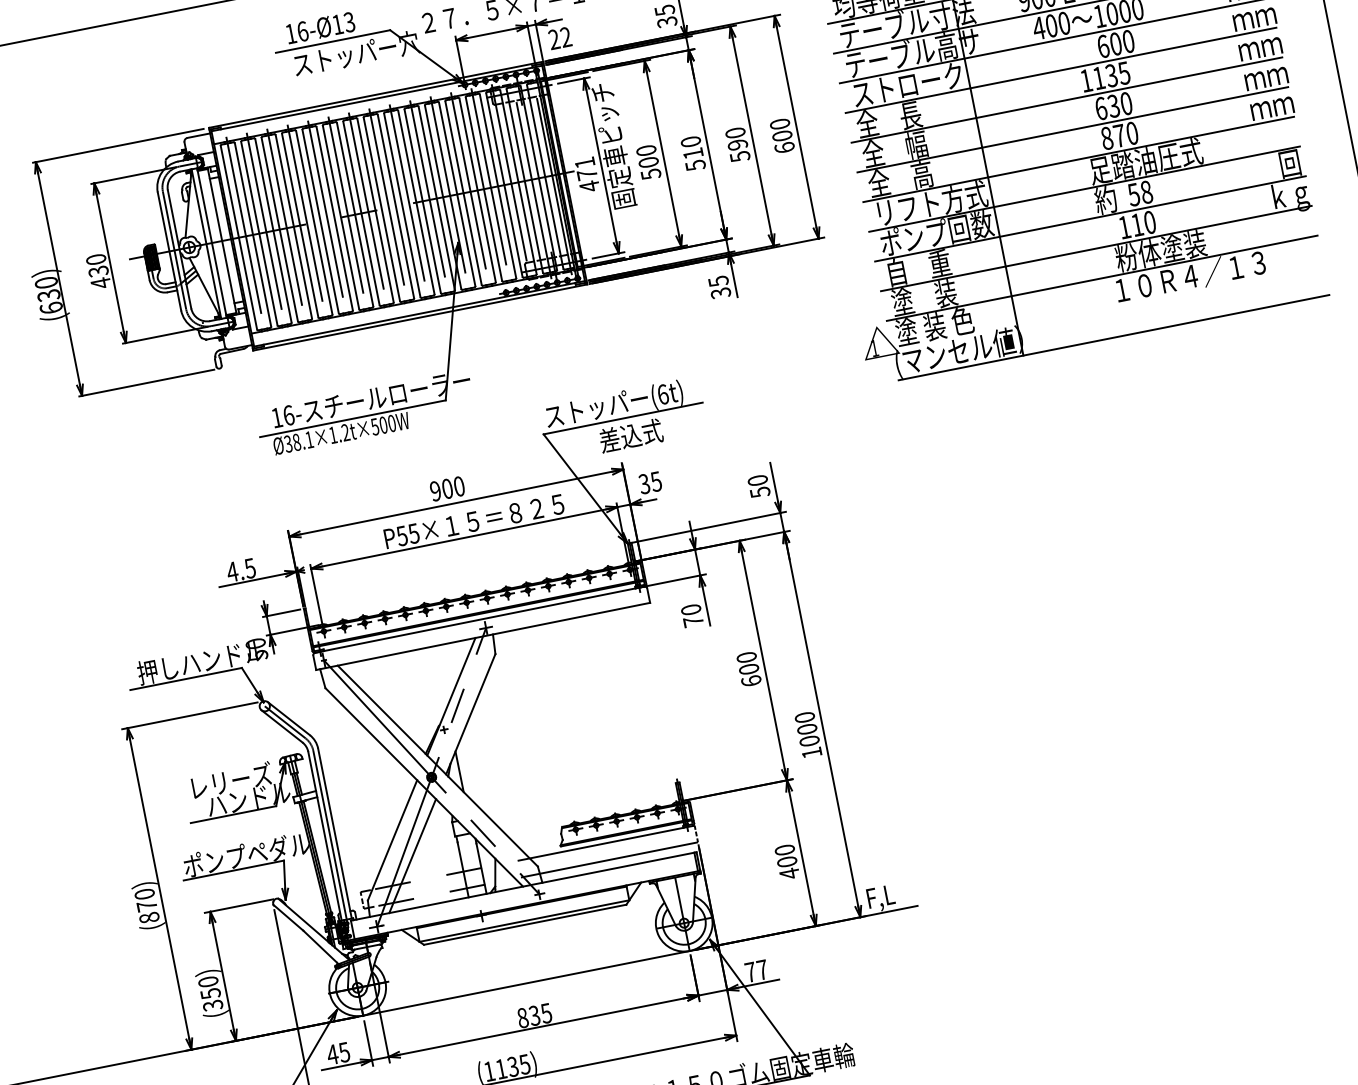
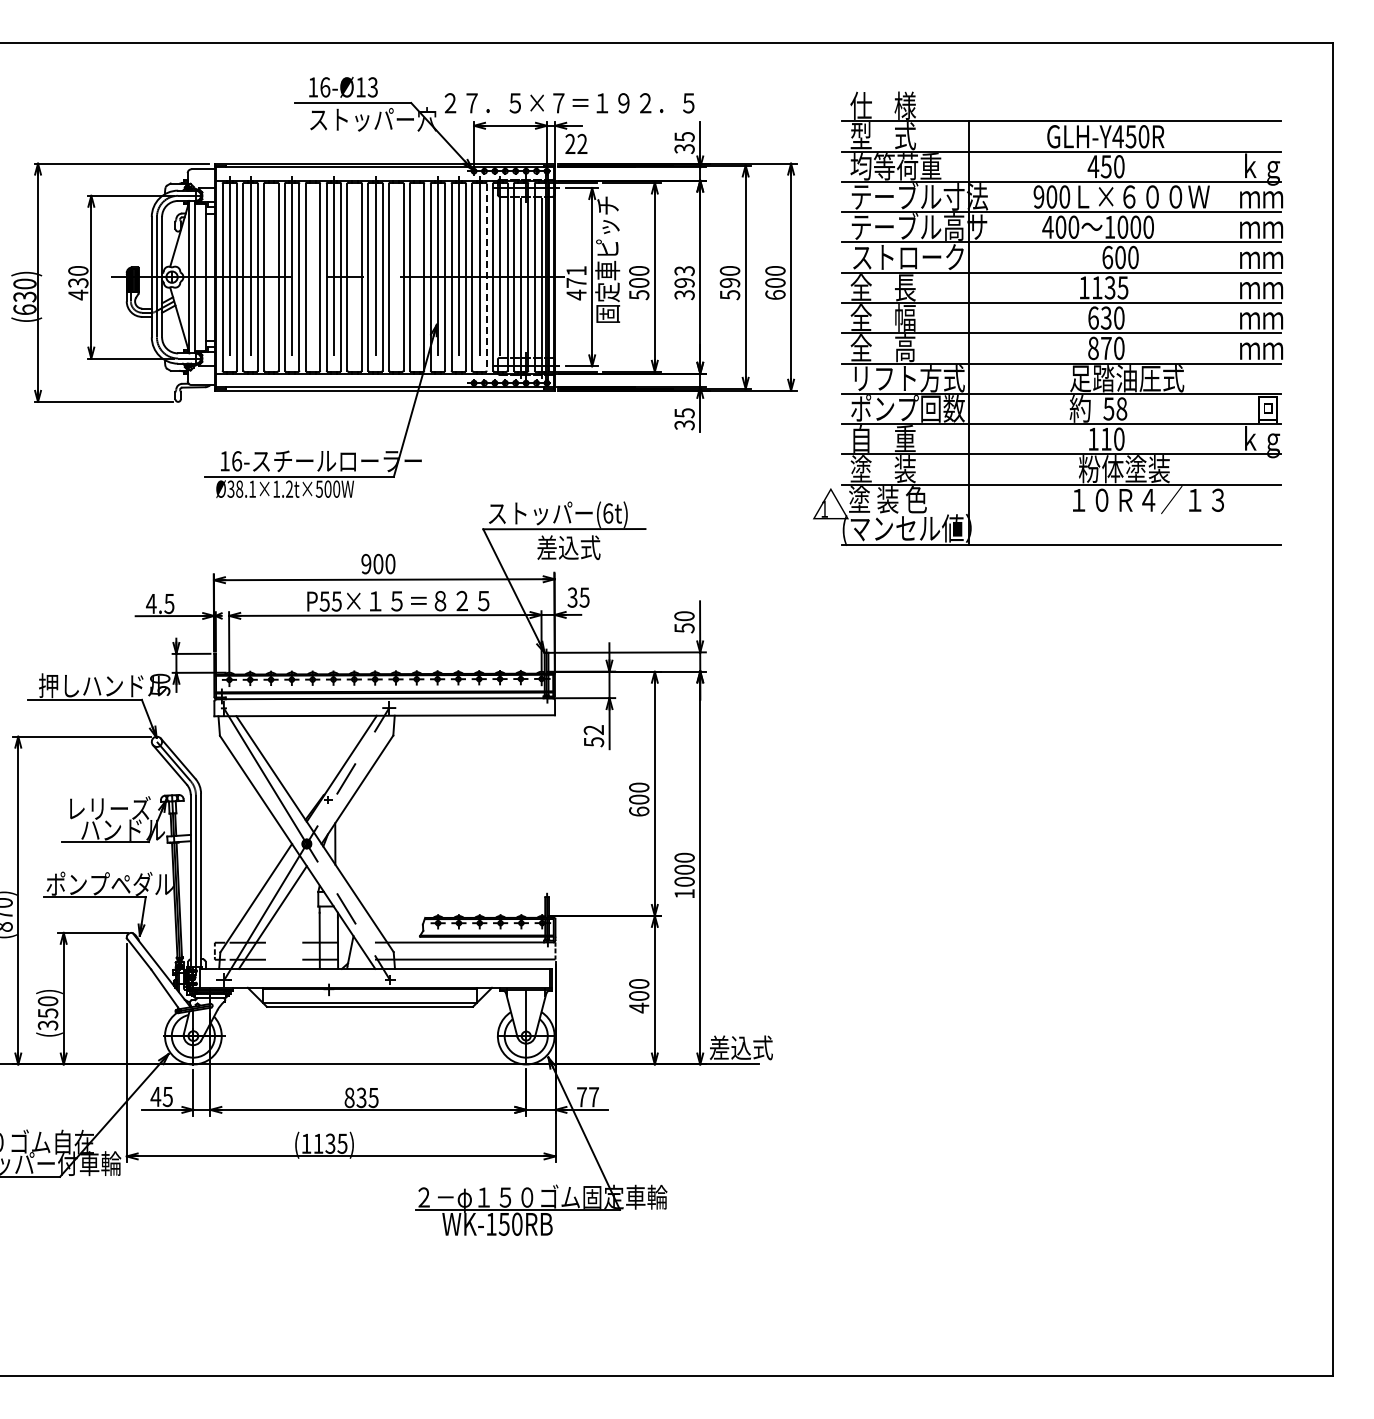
text: (693, 153) -> (684, 282), 510 -> 393
line: (497, 186) -> (486, 277), solid -> dashed
line: (429, 199) -> (417, 276), removed
line: (409, 203) -> (396, 276), removed
line: (368, 211) -> (354, 276), removed
line: (327, 219) -> (313, 276), removed
line: (286, 227) -> (271, 276), removed
text: (691, 616) -> (593, 736), 70 -> 52
text: (896, 893) -> (740, 1048), F,L -> 差込式

